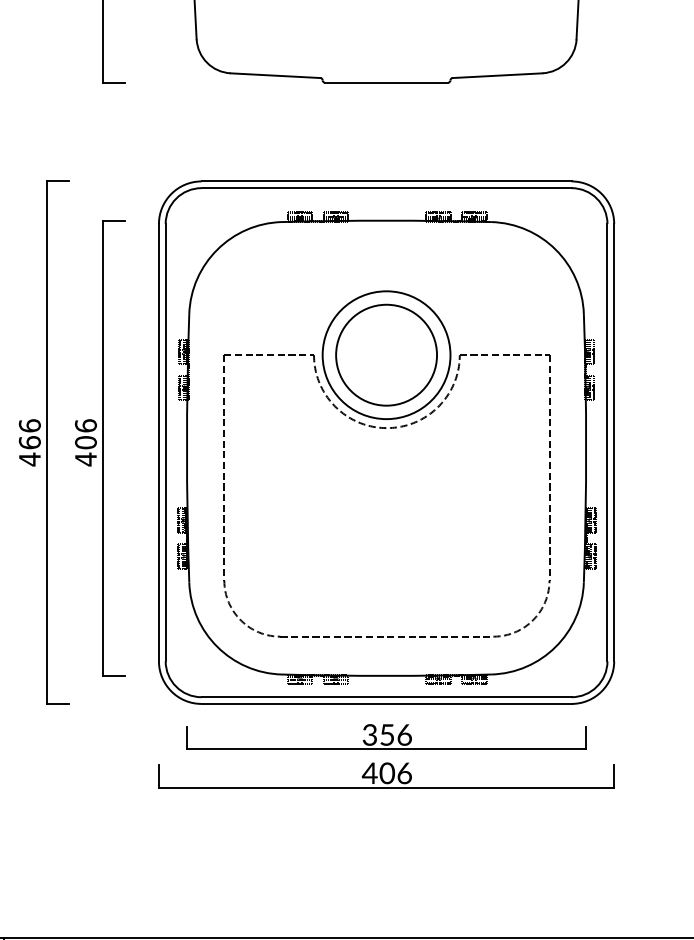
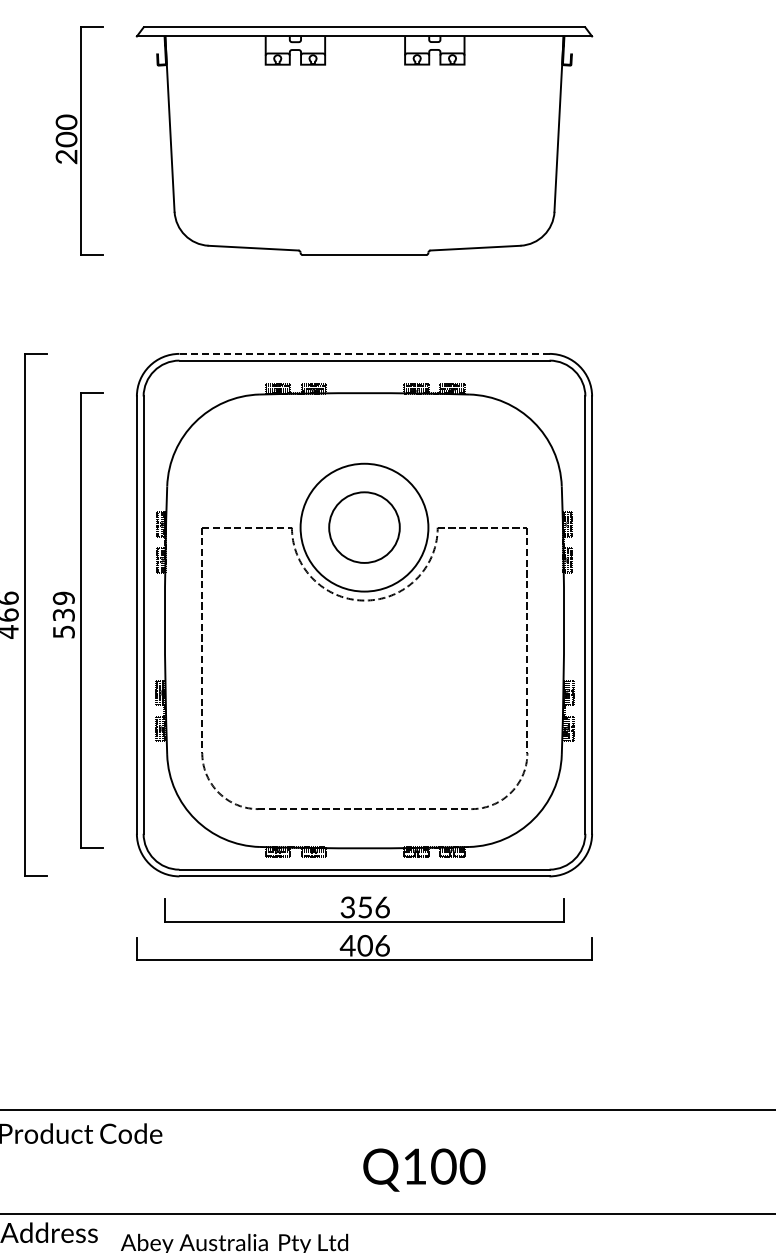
line: (386, 181) -> (364, 353), solid -> dashed
circle: (386, 355) -> (364, 527), size x0.7
text: (85, 442) -> (63, 614), 406 -> 539

